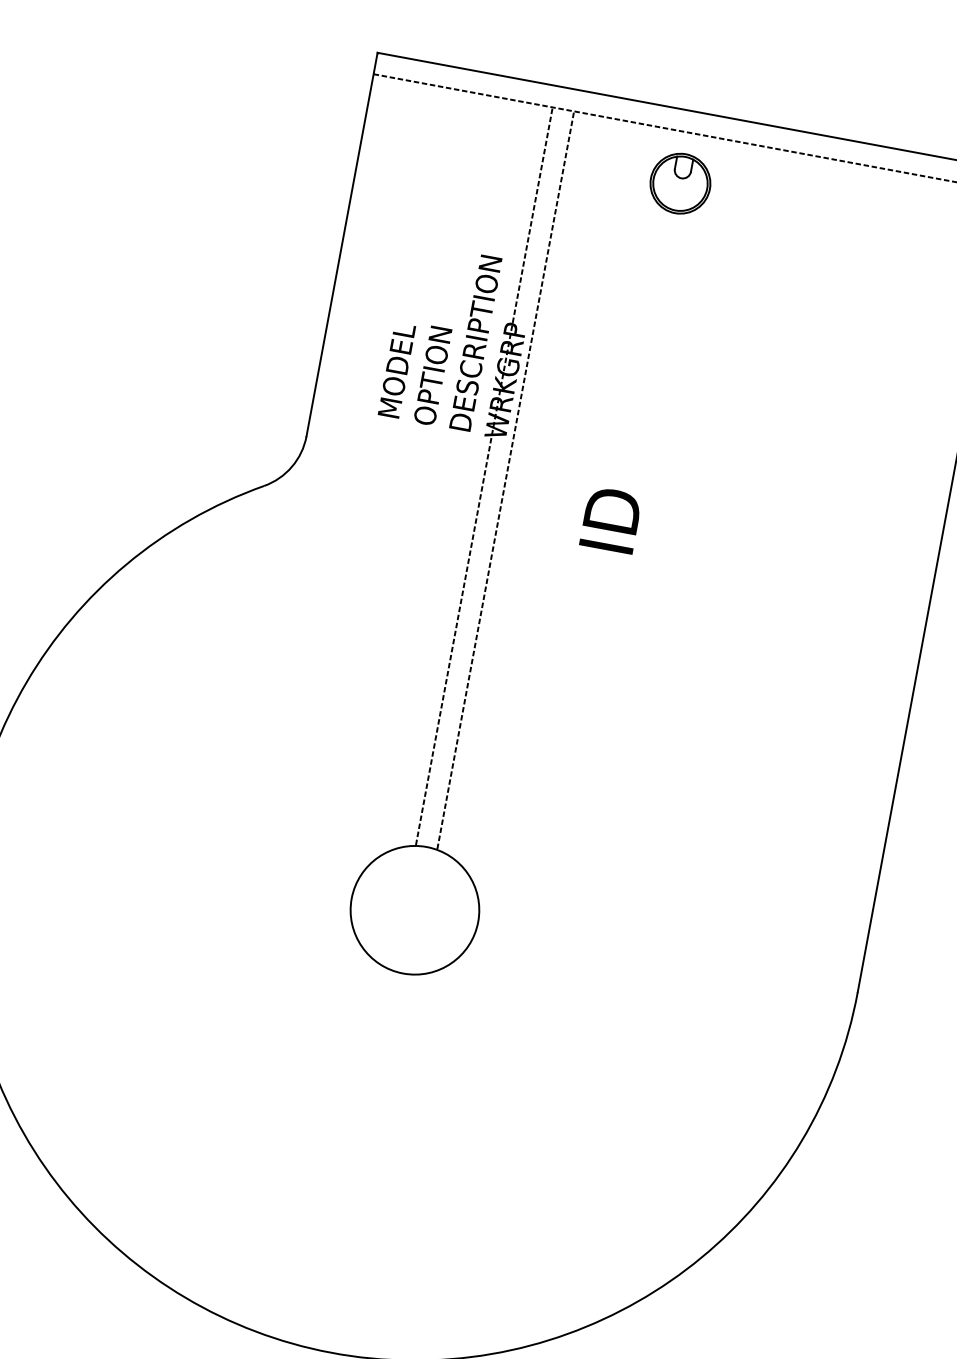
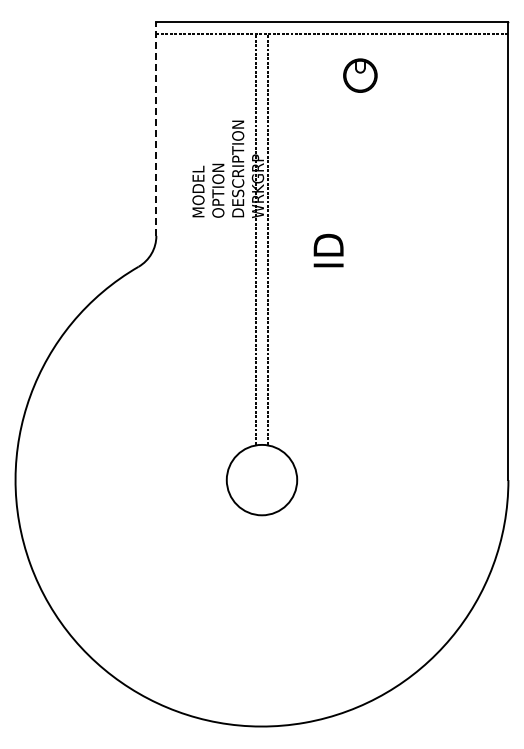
part: (680, 183) -> (360, 75), moved
line: (342, 245) -> (156, 129), solid -> dashed

